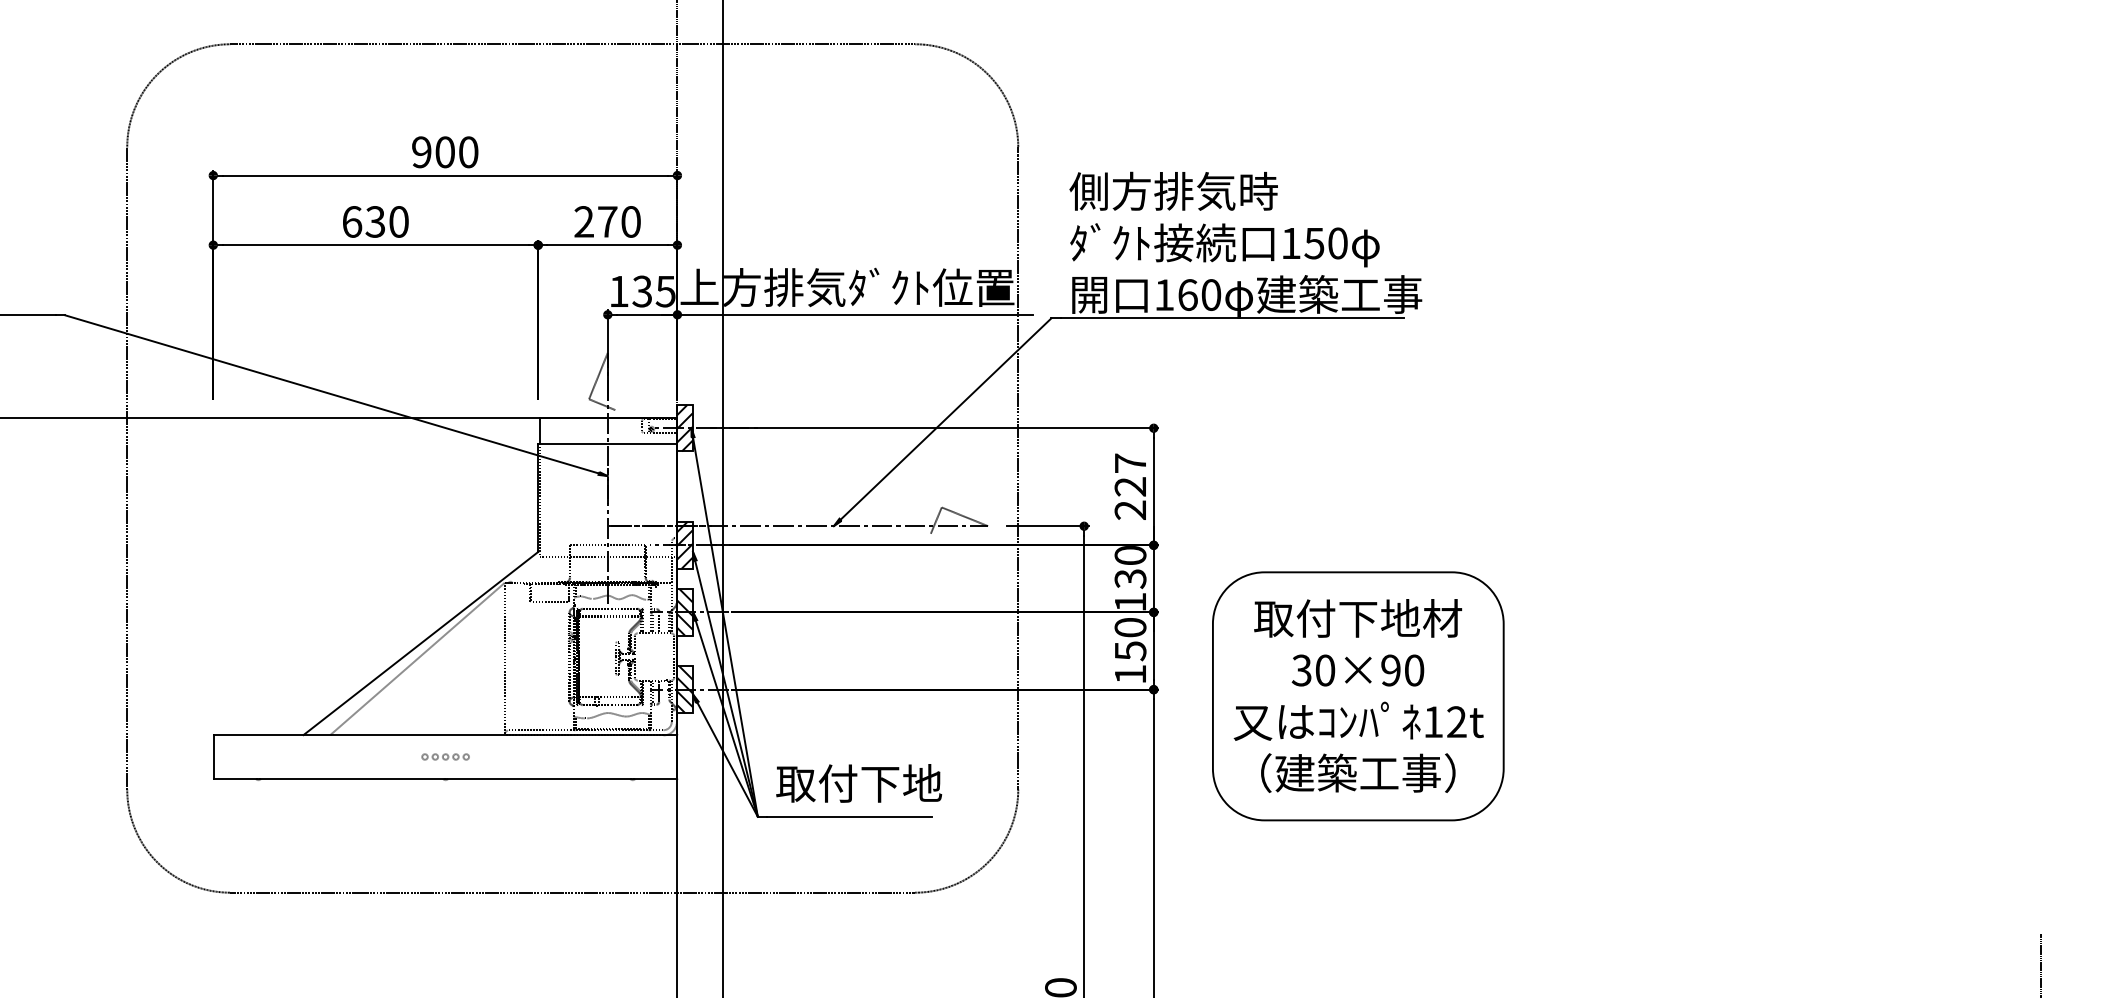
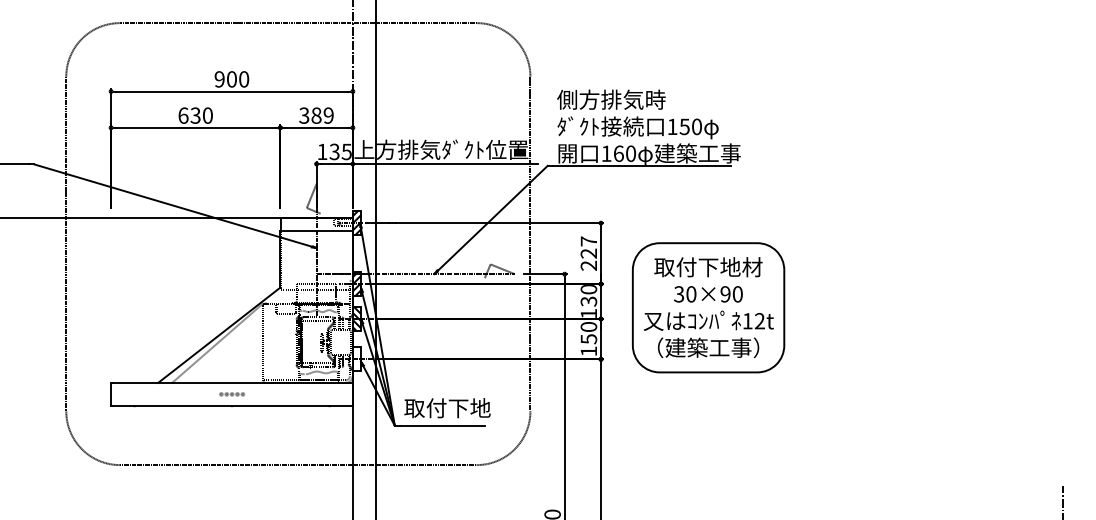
text: (607, 221) -> (316, 115), 270 -> 389
hatch: (684, 690) -> (356, 359), removed
part: (1358, 695) -> (708, 307), moved

